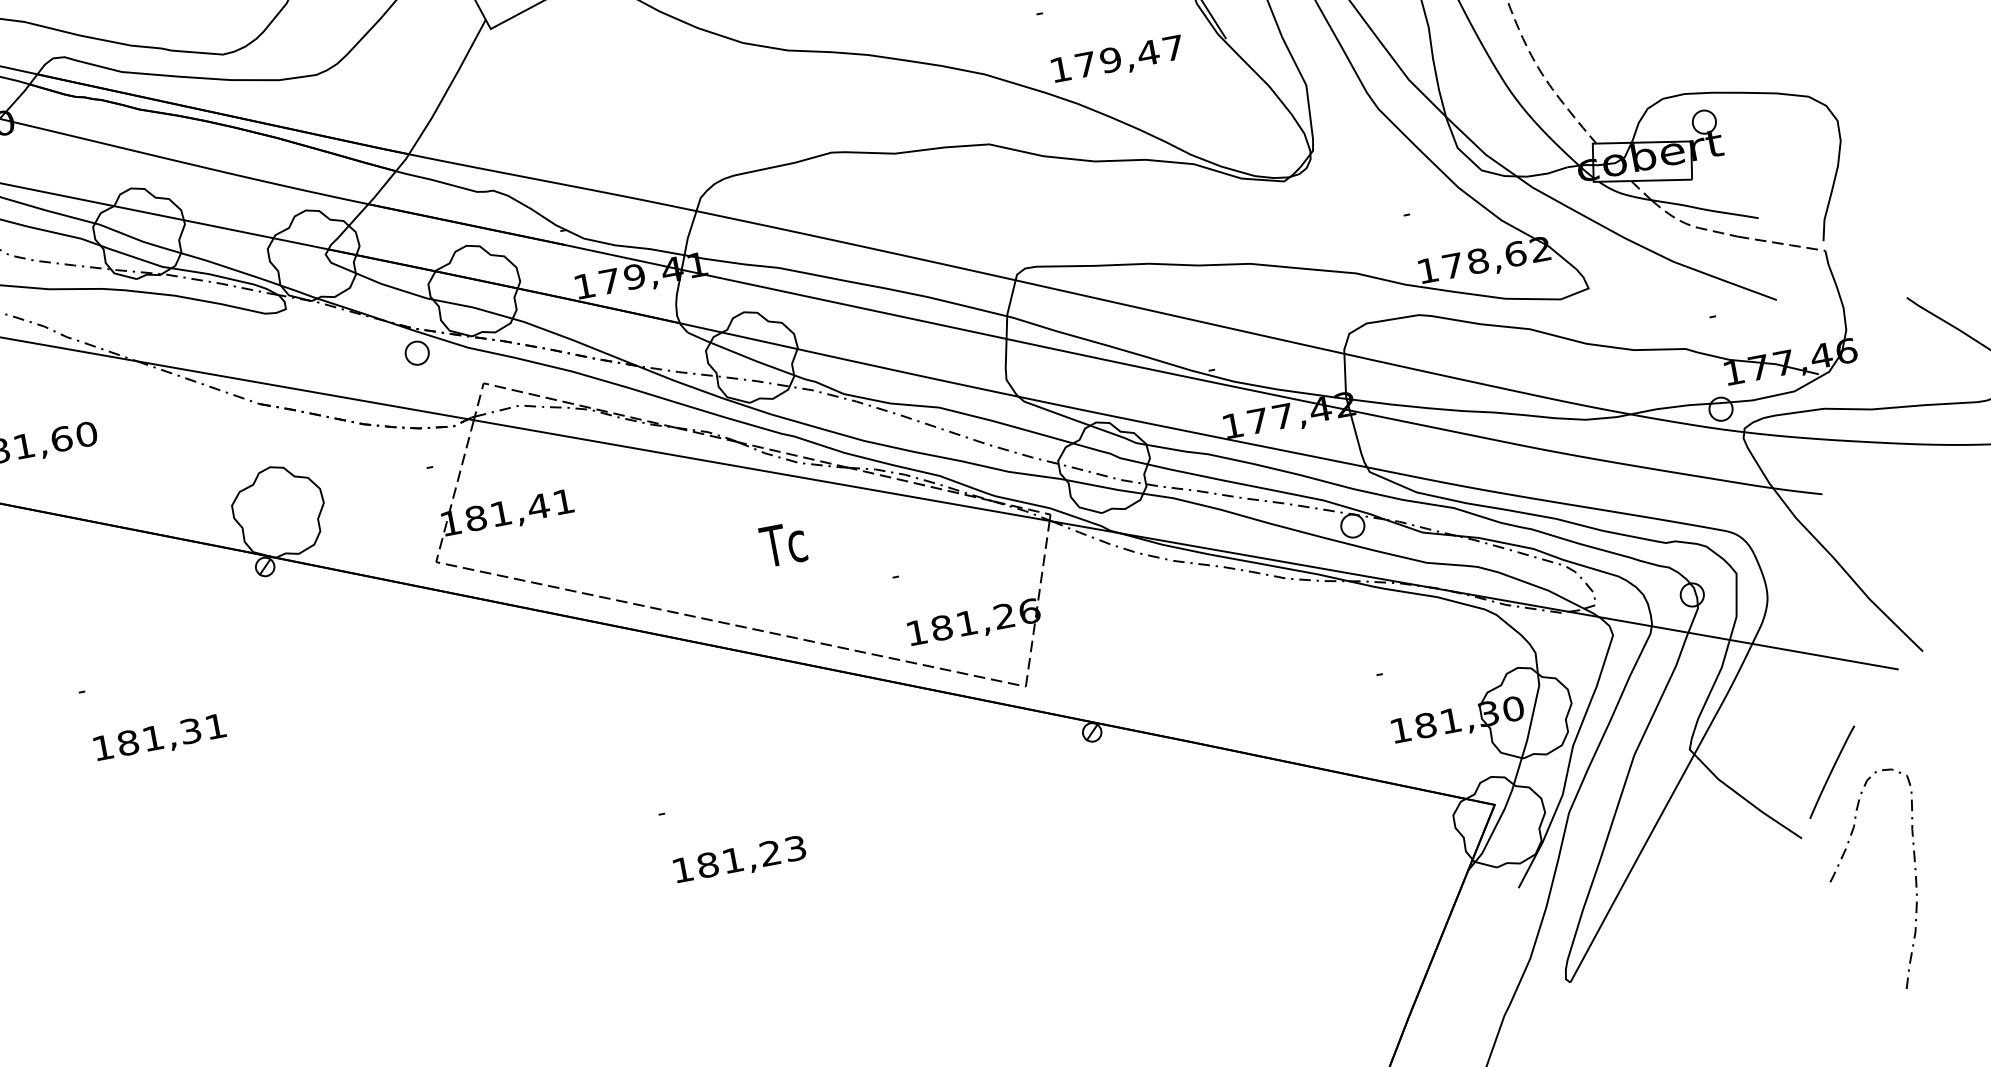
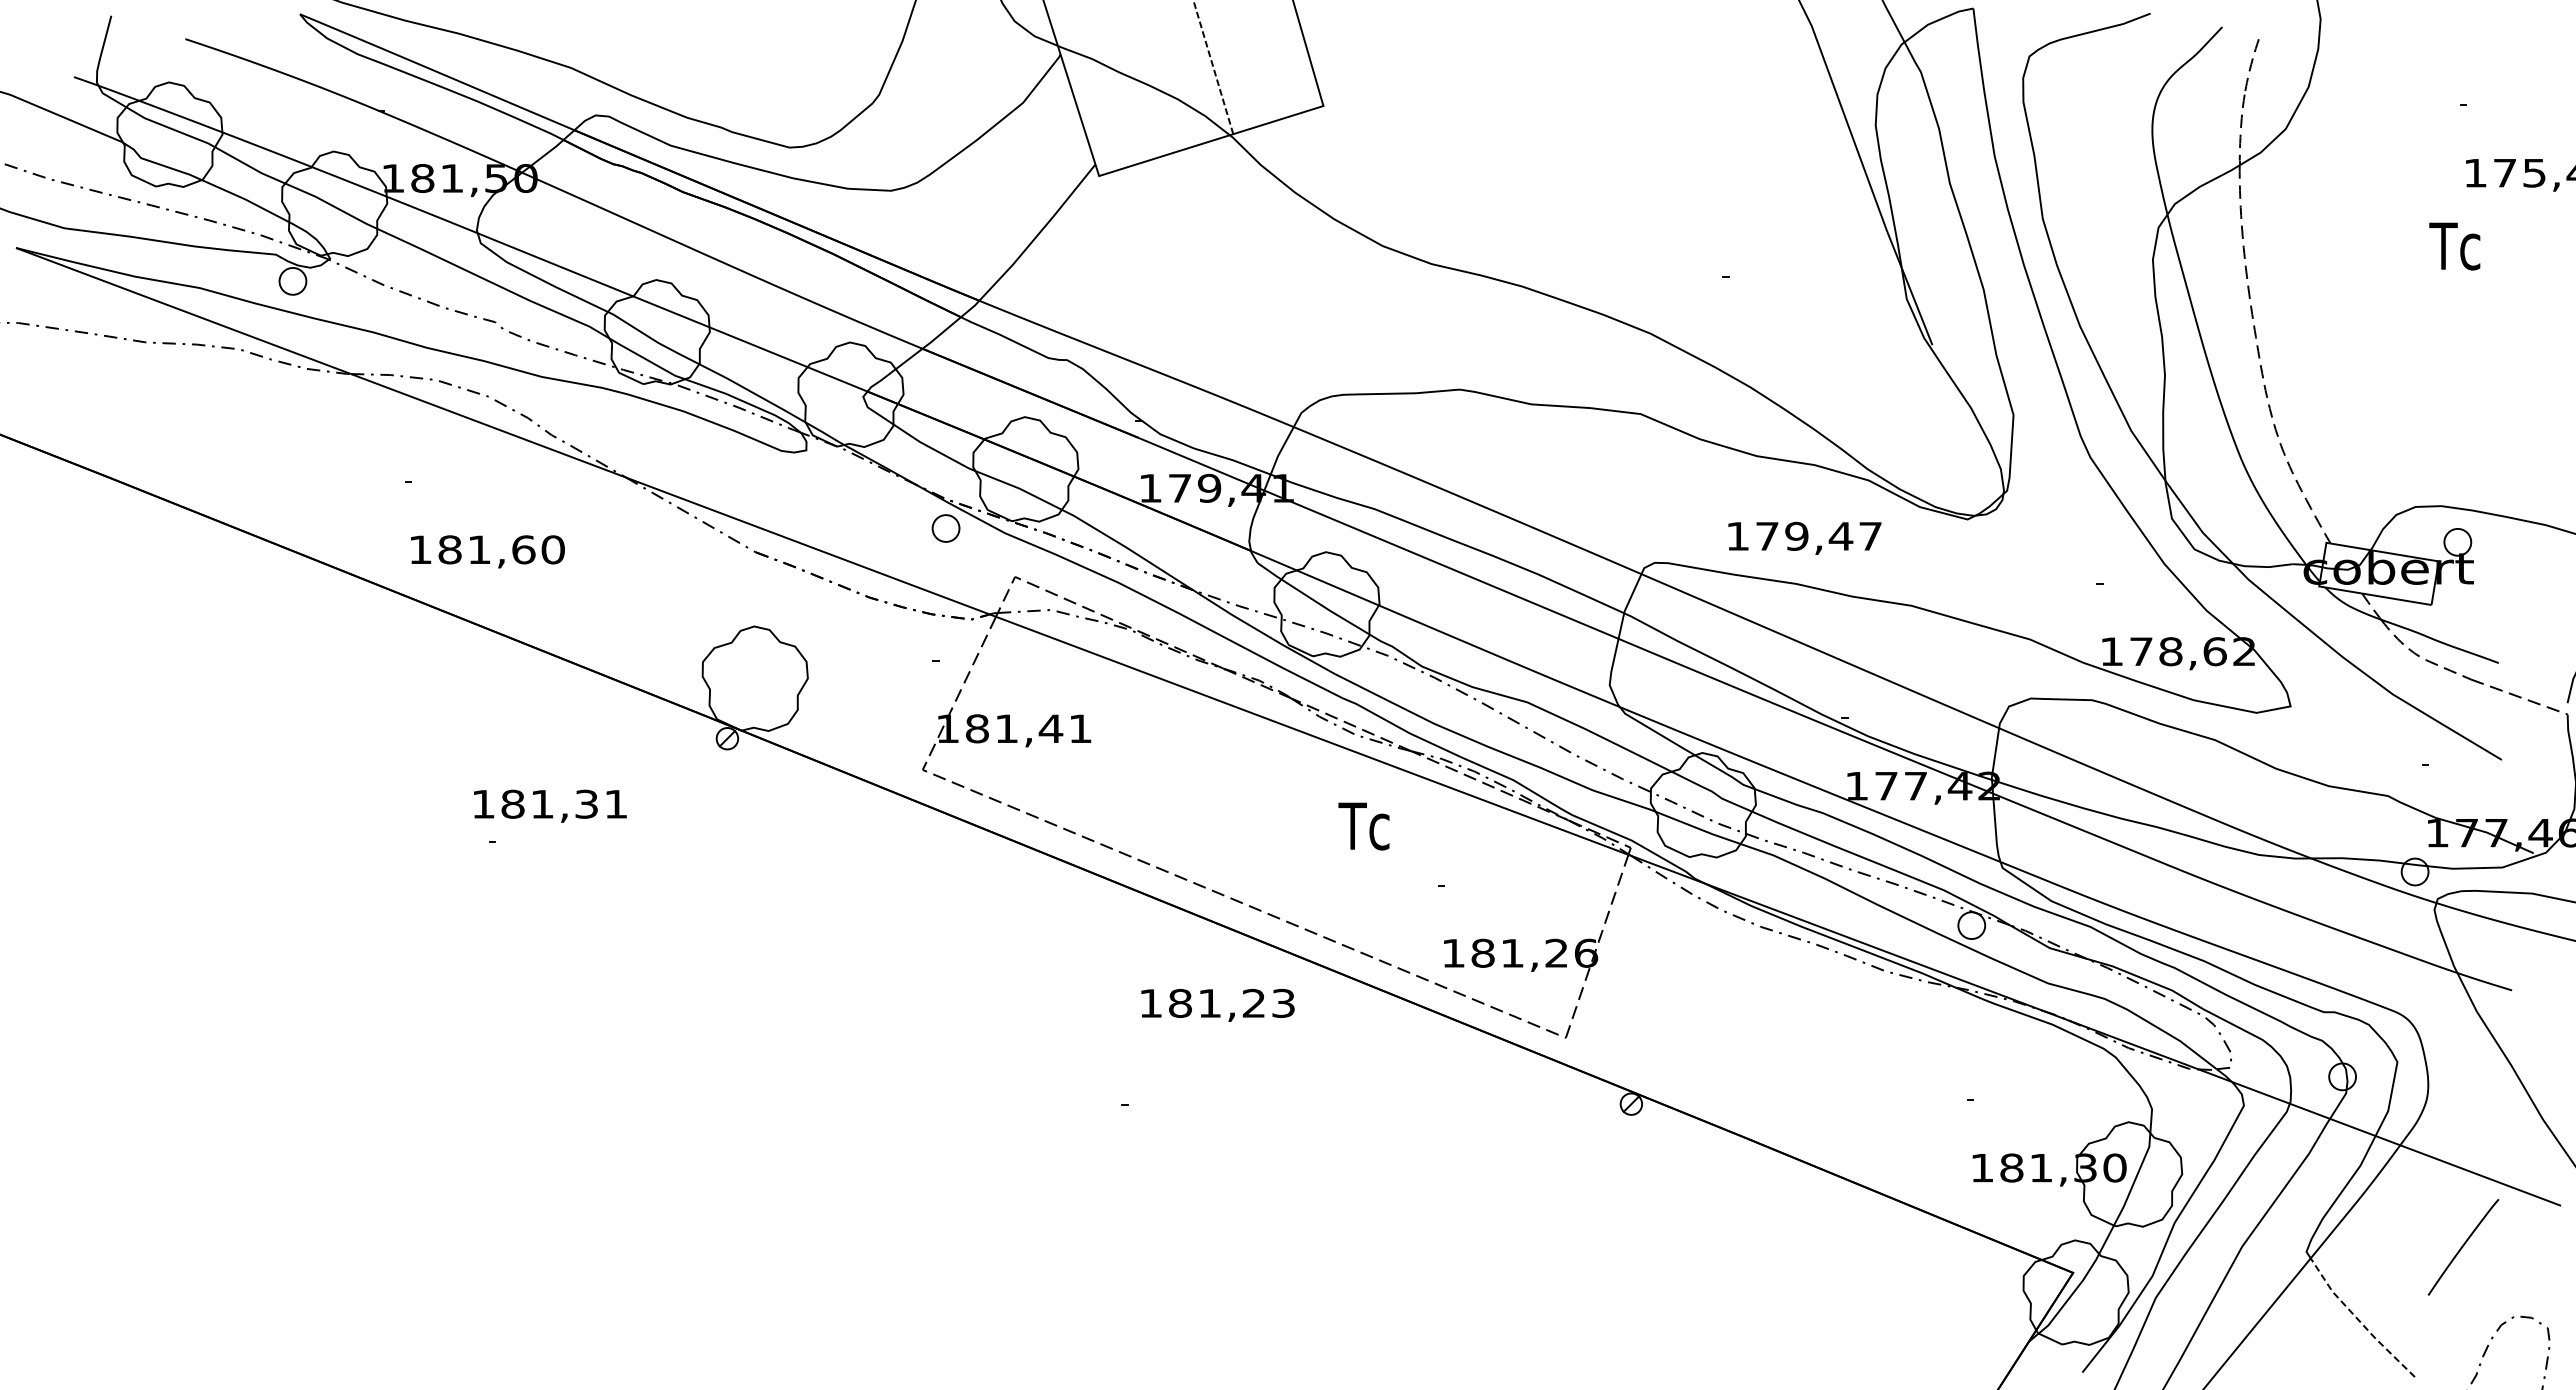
text: (1117, 59) -> (1804, 537), moved
text: (783, 544) -> (1363, 826), moved
text: (160, 738) -> (550, 805), moved
curve: (1832, 772) -> (2463, 1247), moved
line: (1744, 799) -> (2358, 1320), solid -> dashed
text: (739, 860) -> (1217, 1005), moved

